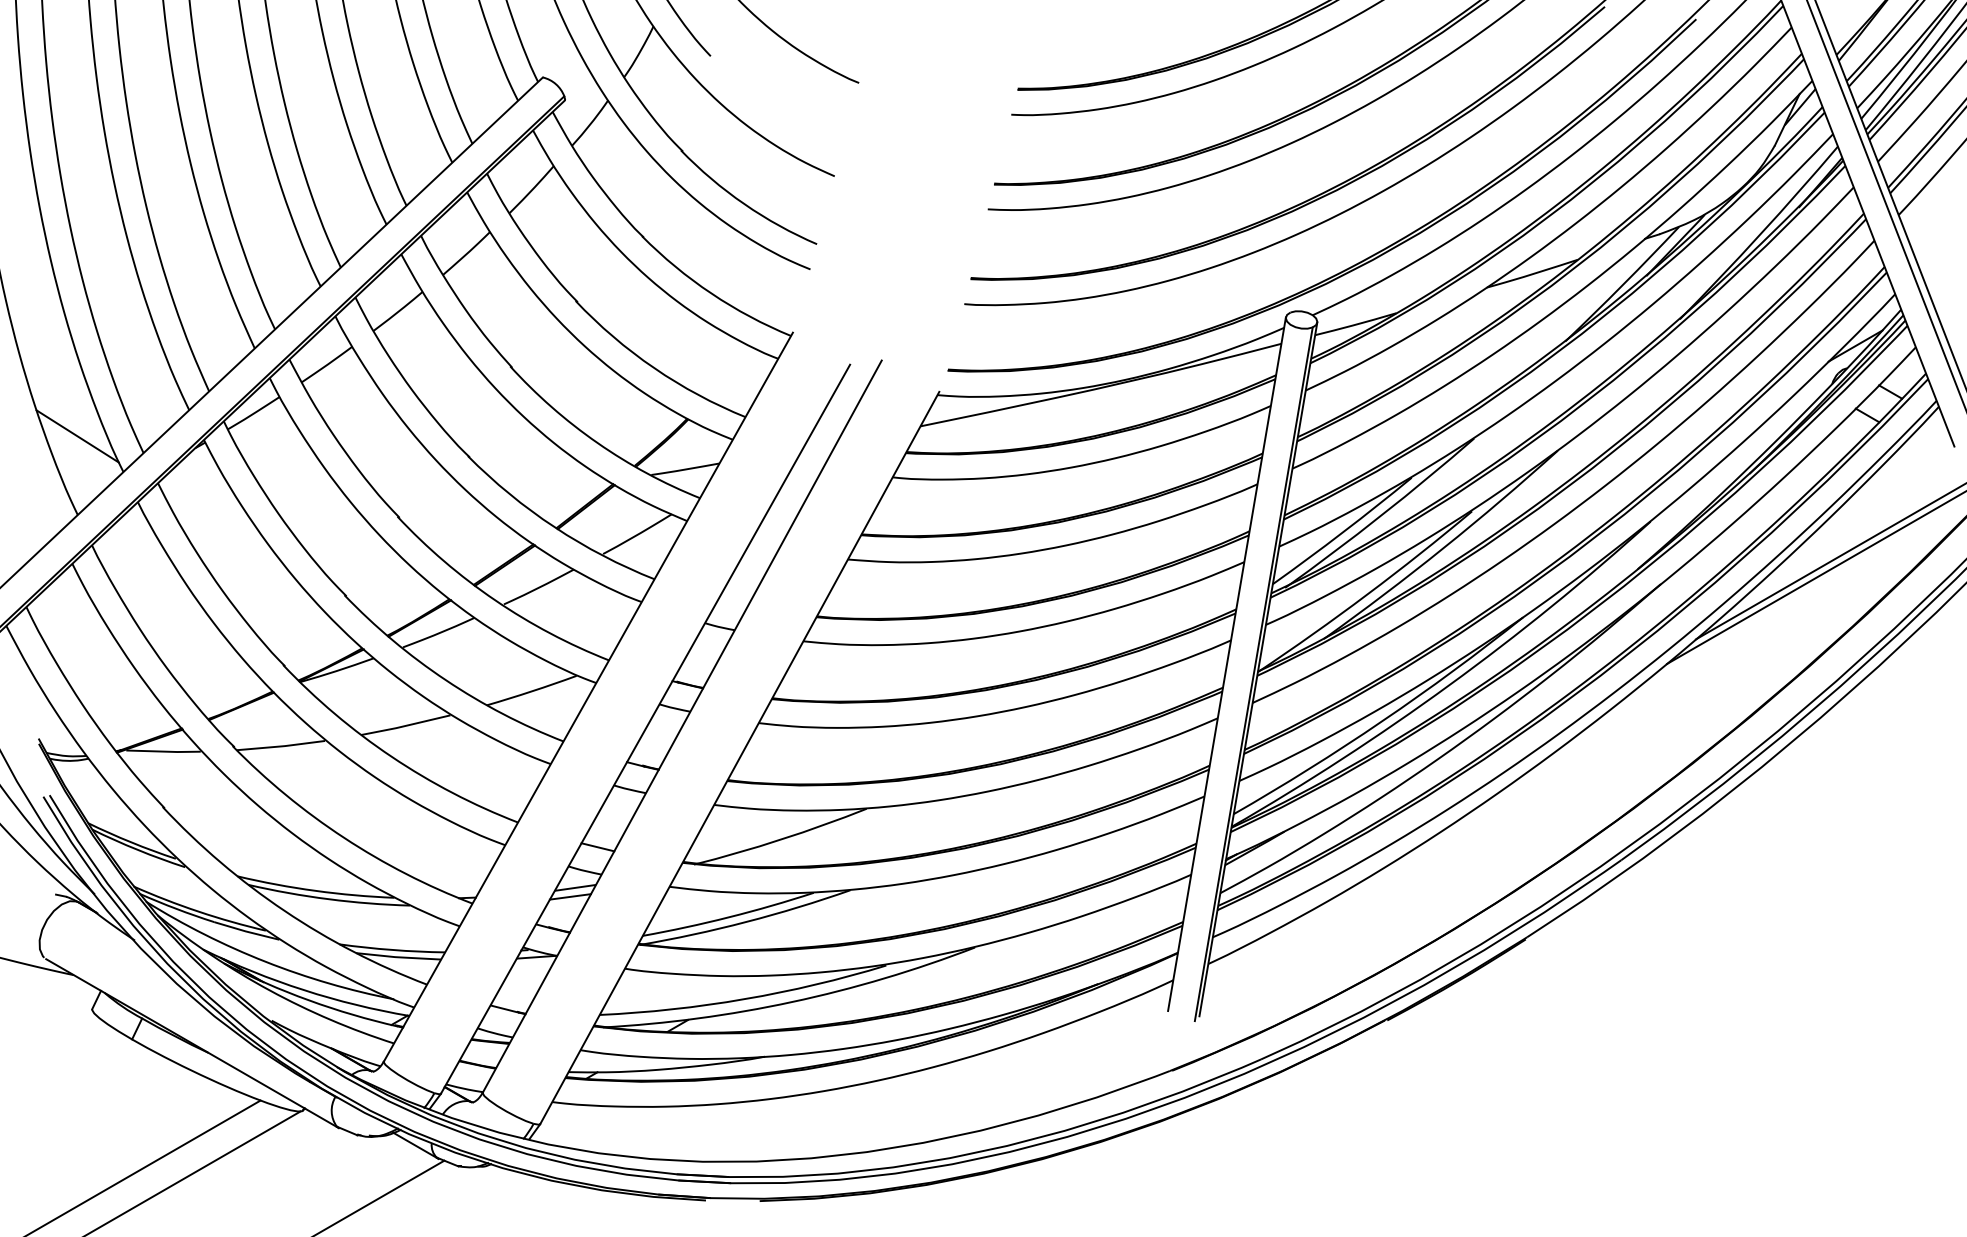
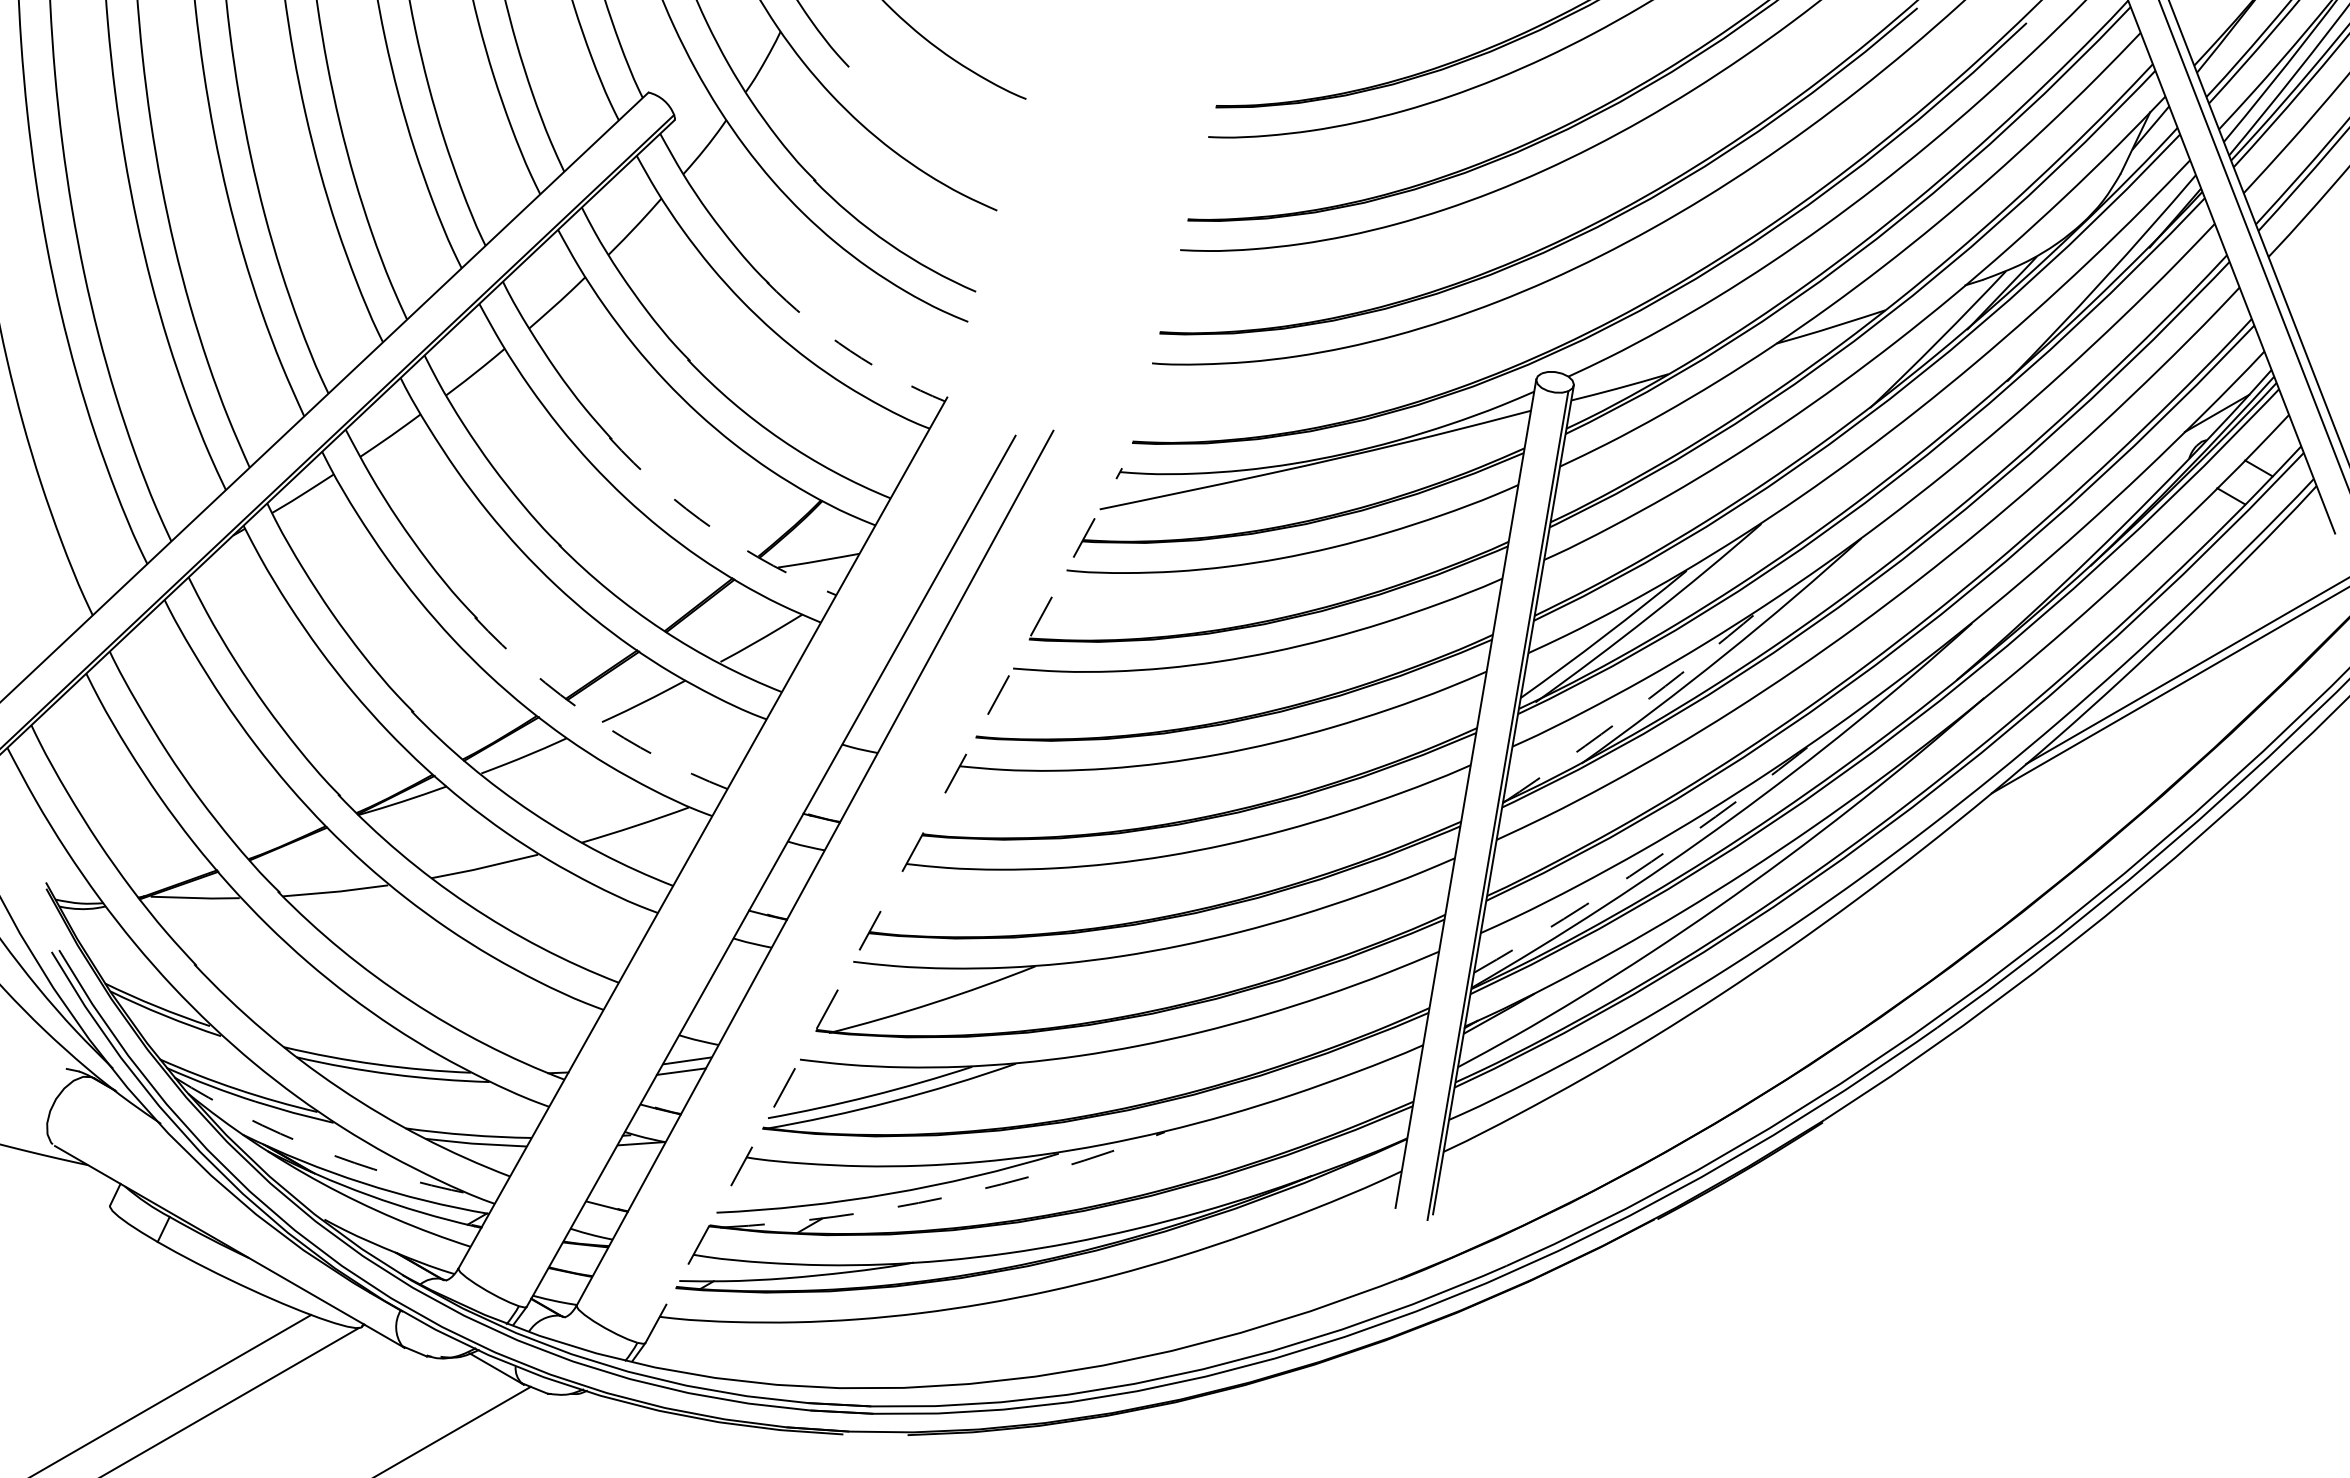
arc: (711, 293) -> (850, 350), solid -> dashed
line: (77, 436) -> (92, 521), removed
arc: (597, 443) -> (713, 529), solid -> dashed
arc: (1367, 594) -> (1633, 710), solid -> dashed
arc: (495, 600) -> (591, 717), solid -> dashed
arc: (1382, 721) -> (1651, 861), solid -> dashed
line: (740, 757) -> (884, 905), solid -> dashed
line: (597, 847) -> (713, 1012), removed
arc: (265, 962) -> (317, 1149), solid -> dashed
arc: (792, 1002) -> (946, 1197), solid -> dashed

